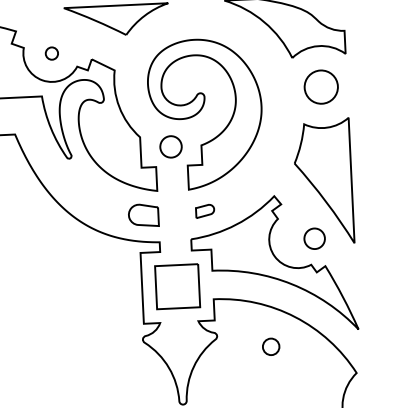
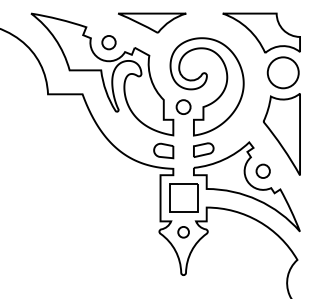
circle: (51, 53) -> (108, 42), size x1.67
circle: (320, 86) -> (282, 72), size x1.43
part: (204, 210) -> (203, 149), size x1.67
circle: (313, 237) -> (262, 170), moved
circle: (271, 347) -> (183, 232), moved

